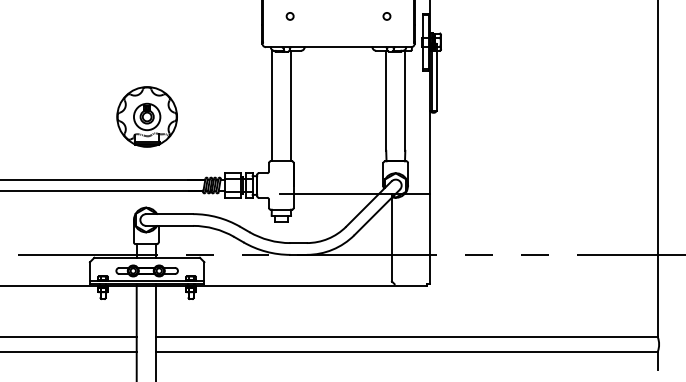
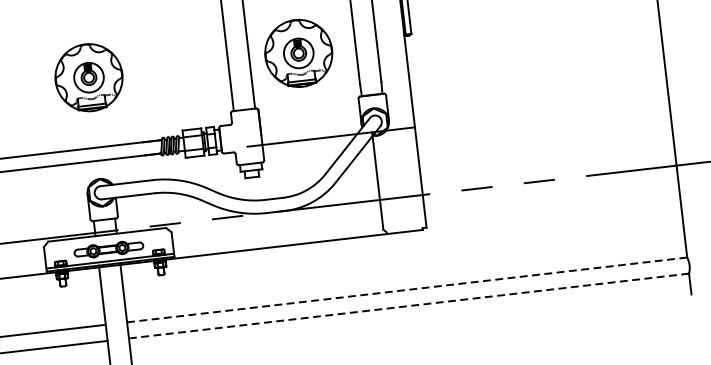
part: (334, 116) -> (297, 52), added
line: (406, 337) -> (406, 290), solid -> dashed
line: (406, 351) -> (408, 305), solid -> dashed

